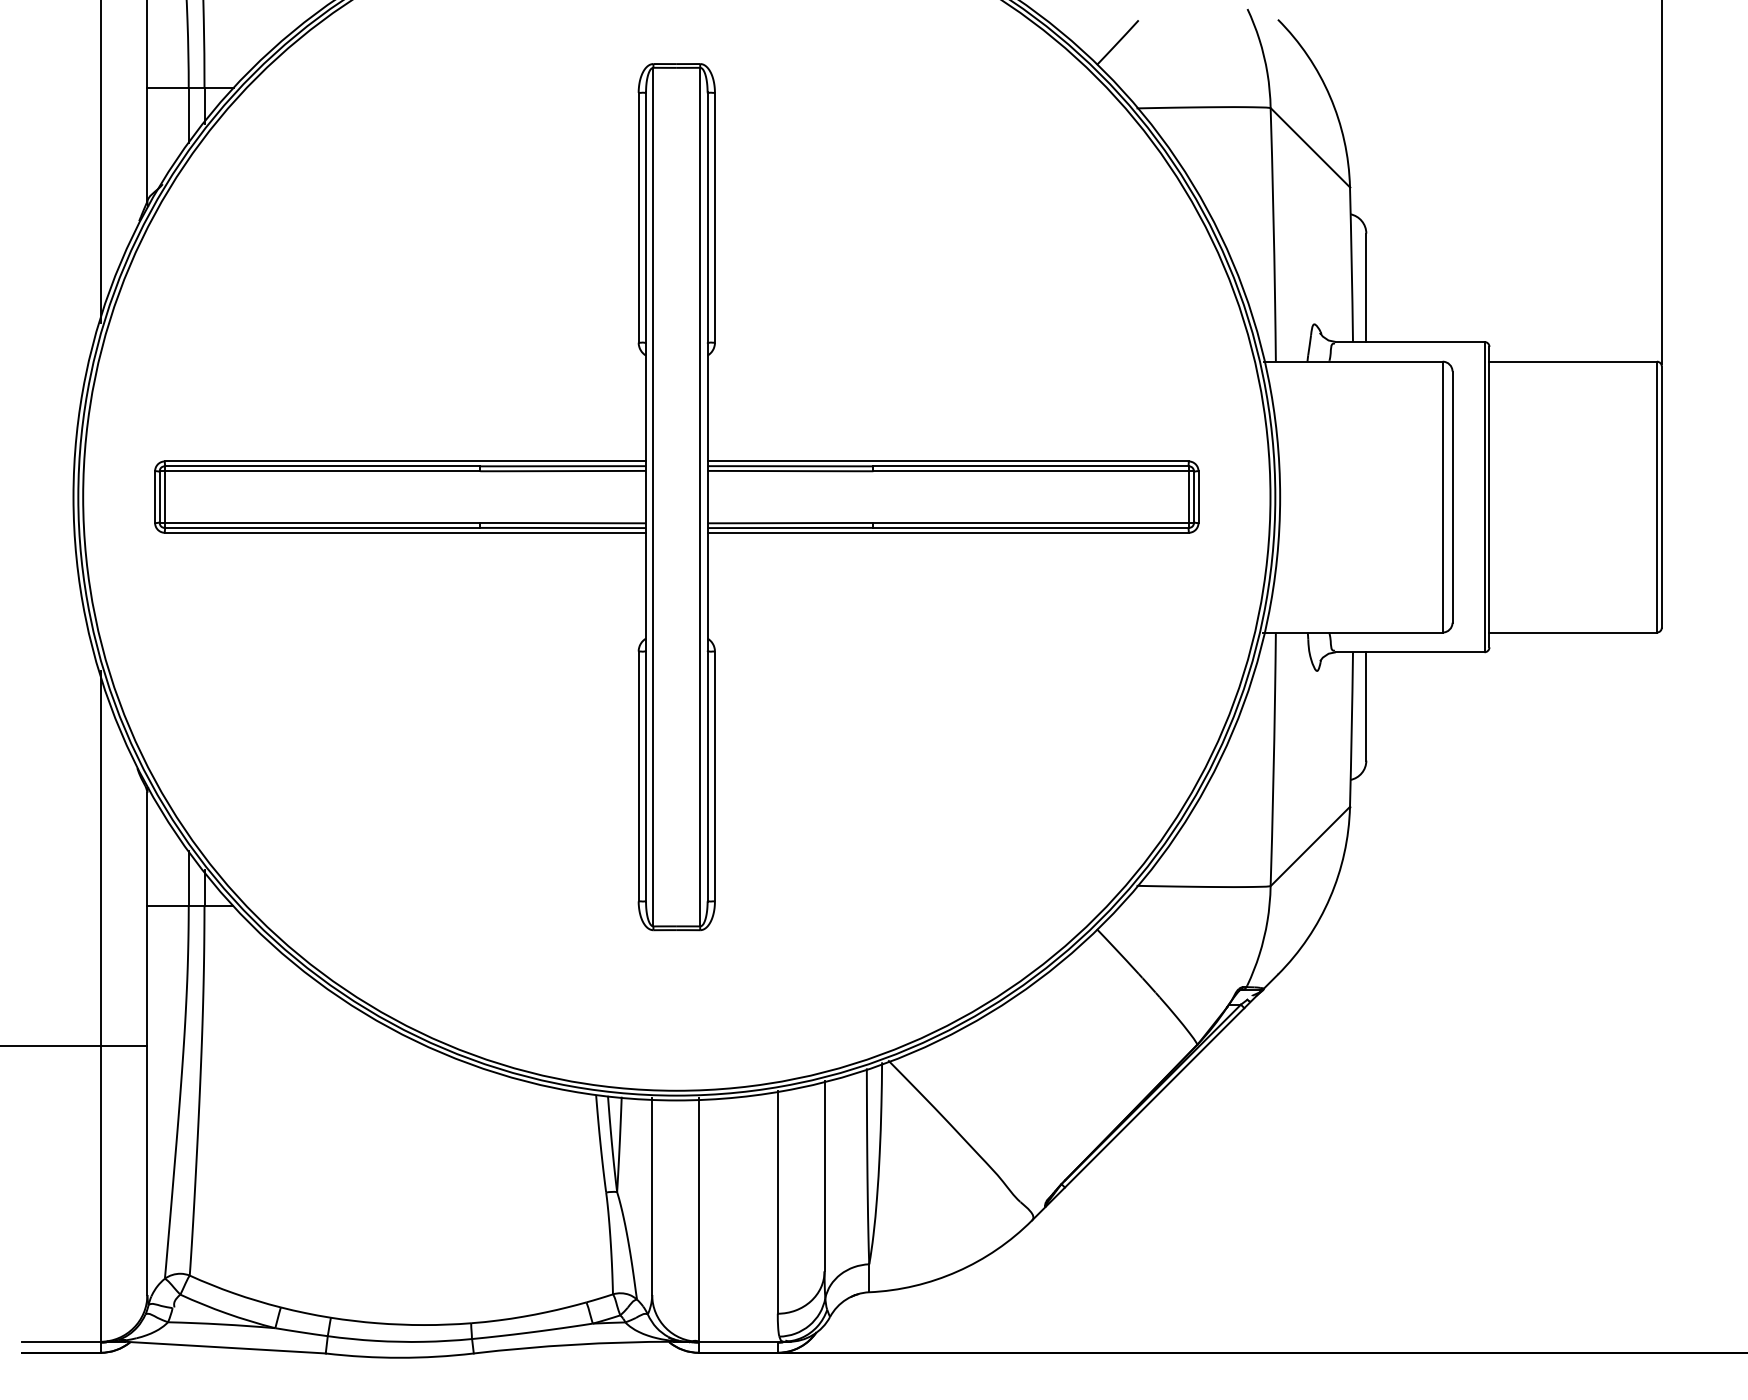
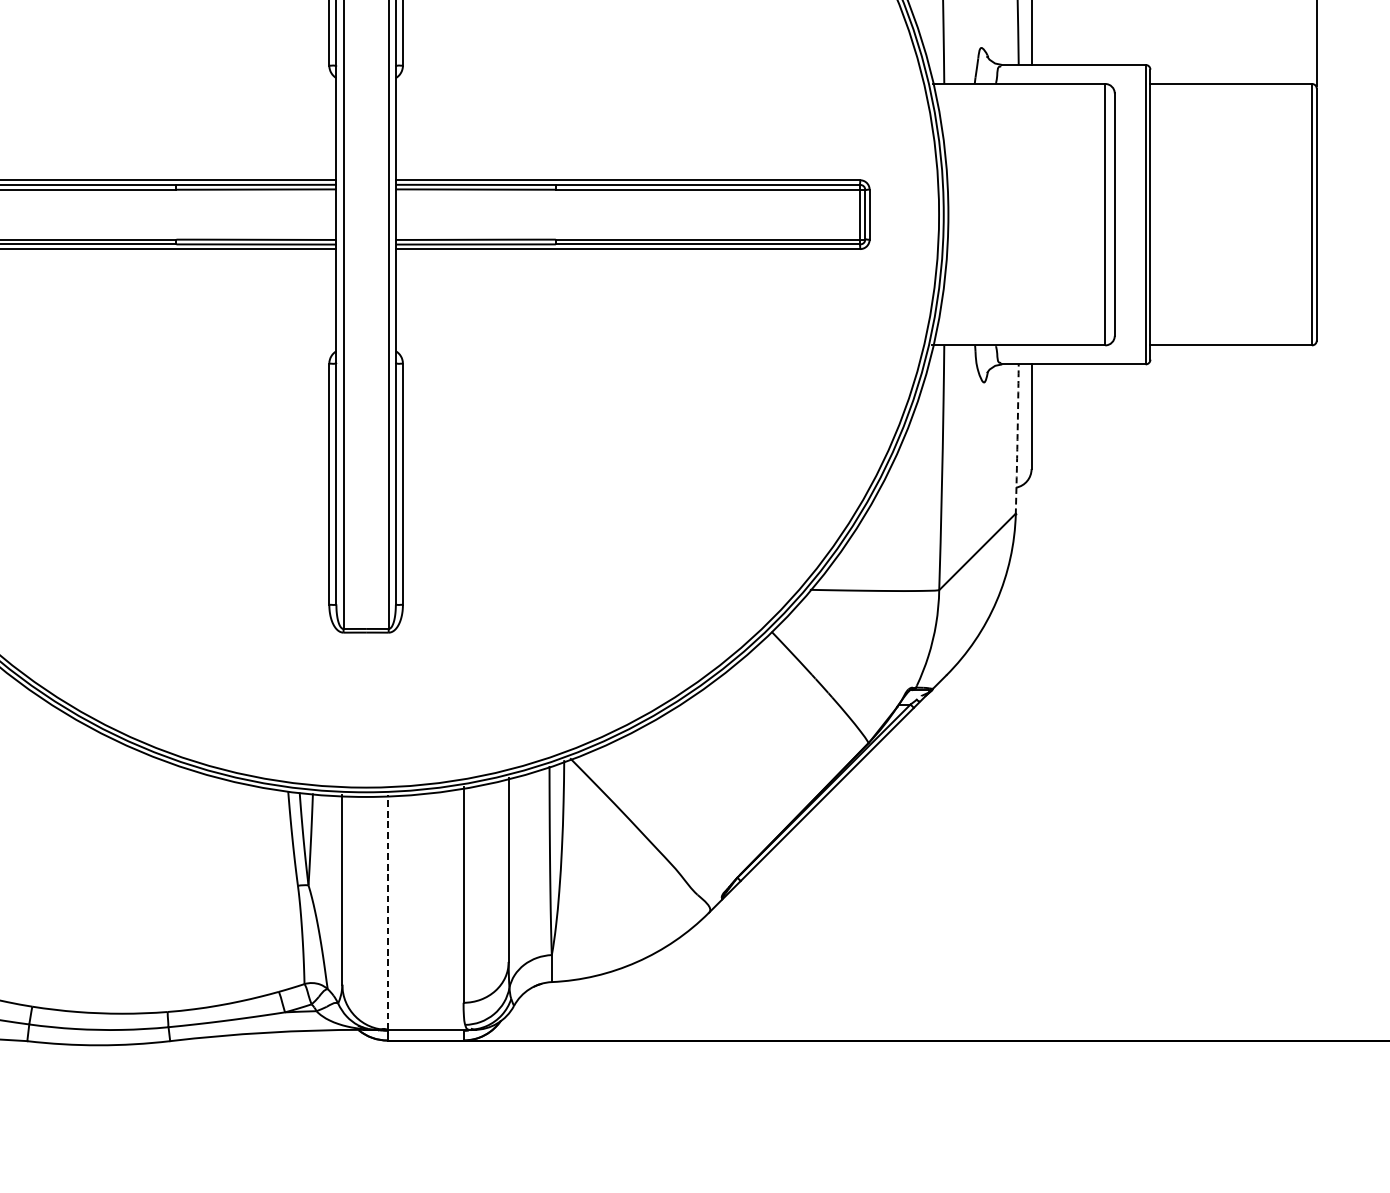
arc: (1351, 730) -> (1017, 439), solid -> dashed
line: (699, 1220) -> (388, 912), solid -> dashed

